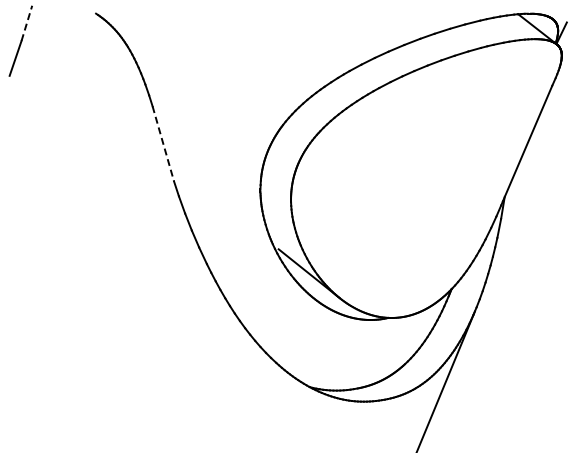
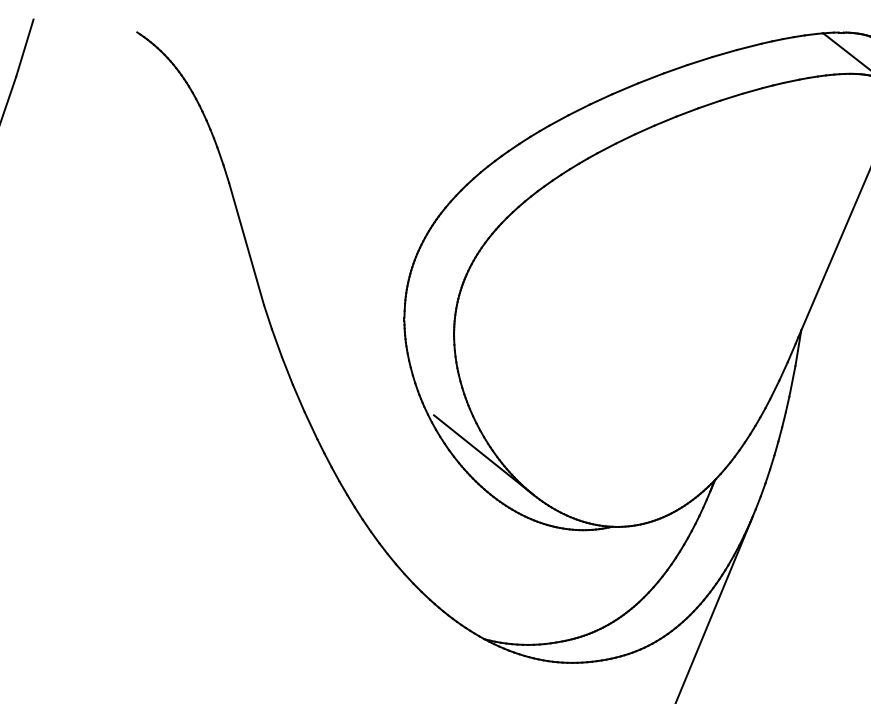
line: (27, 22) -> (25, 46), dashed -> solid
line: (163, 144) -> (246, 245), dashed -> solid

